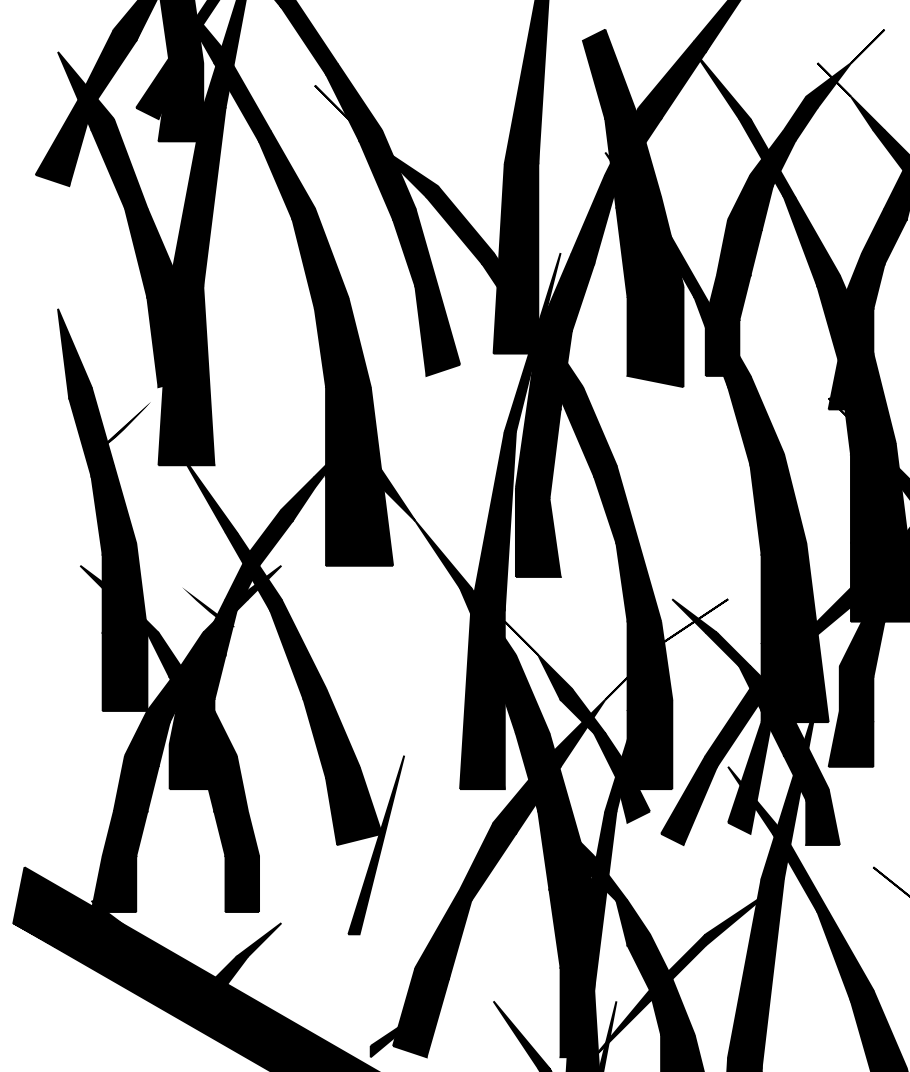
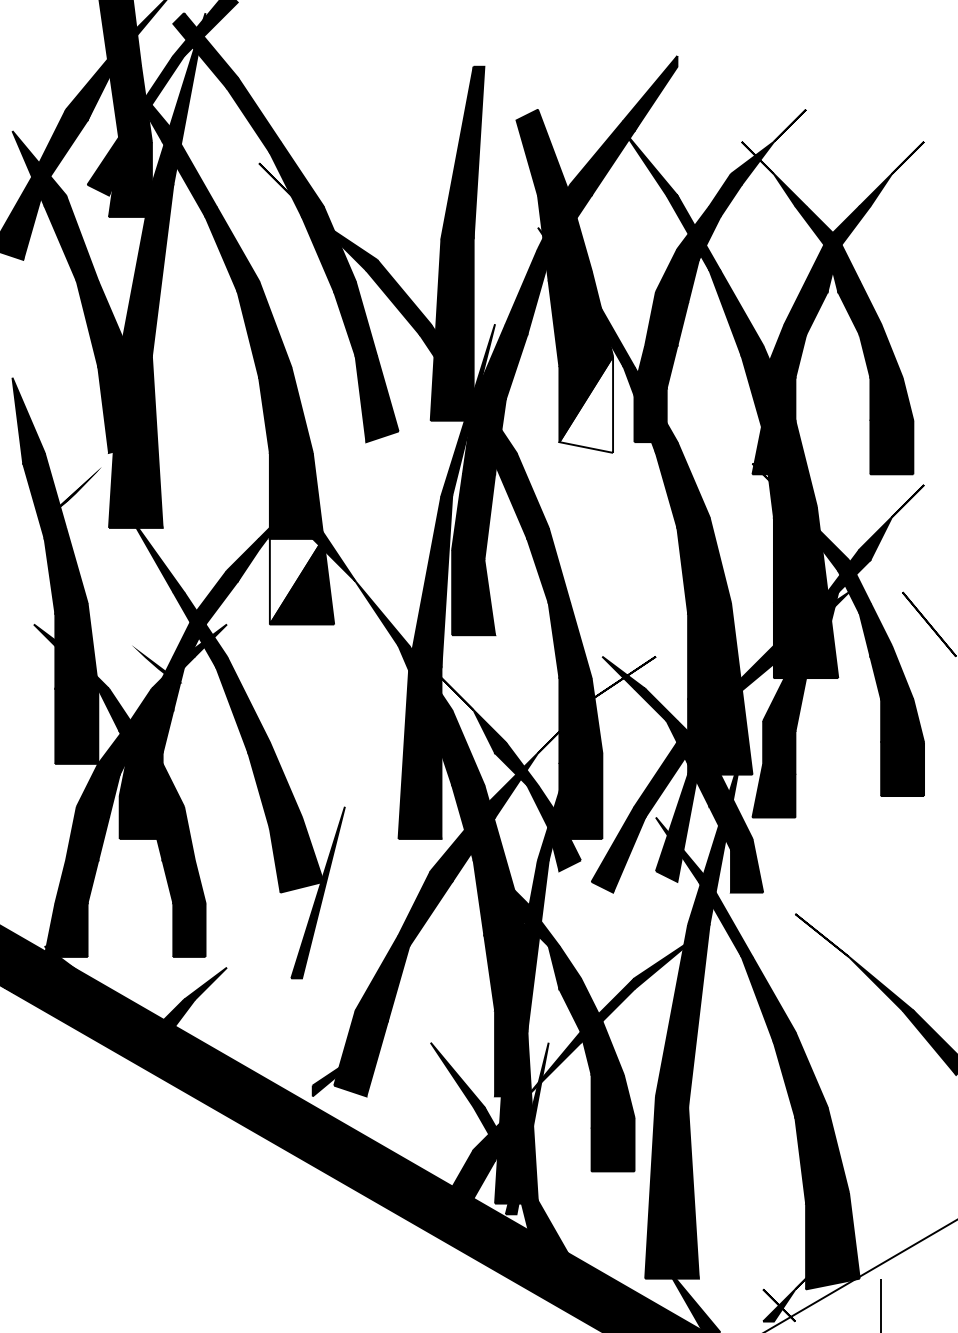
fill: (655, 336) -> (586, 404), removed
fill: (353, 521) -> (296, 581), removed

